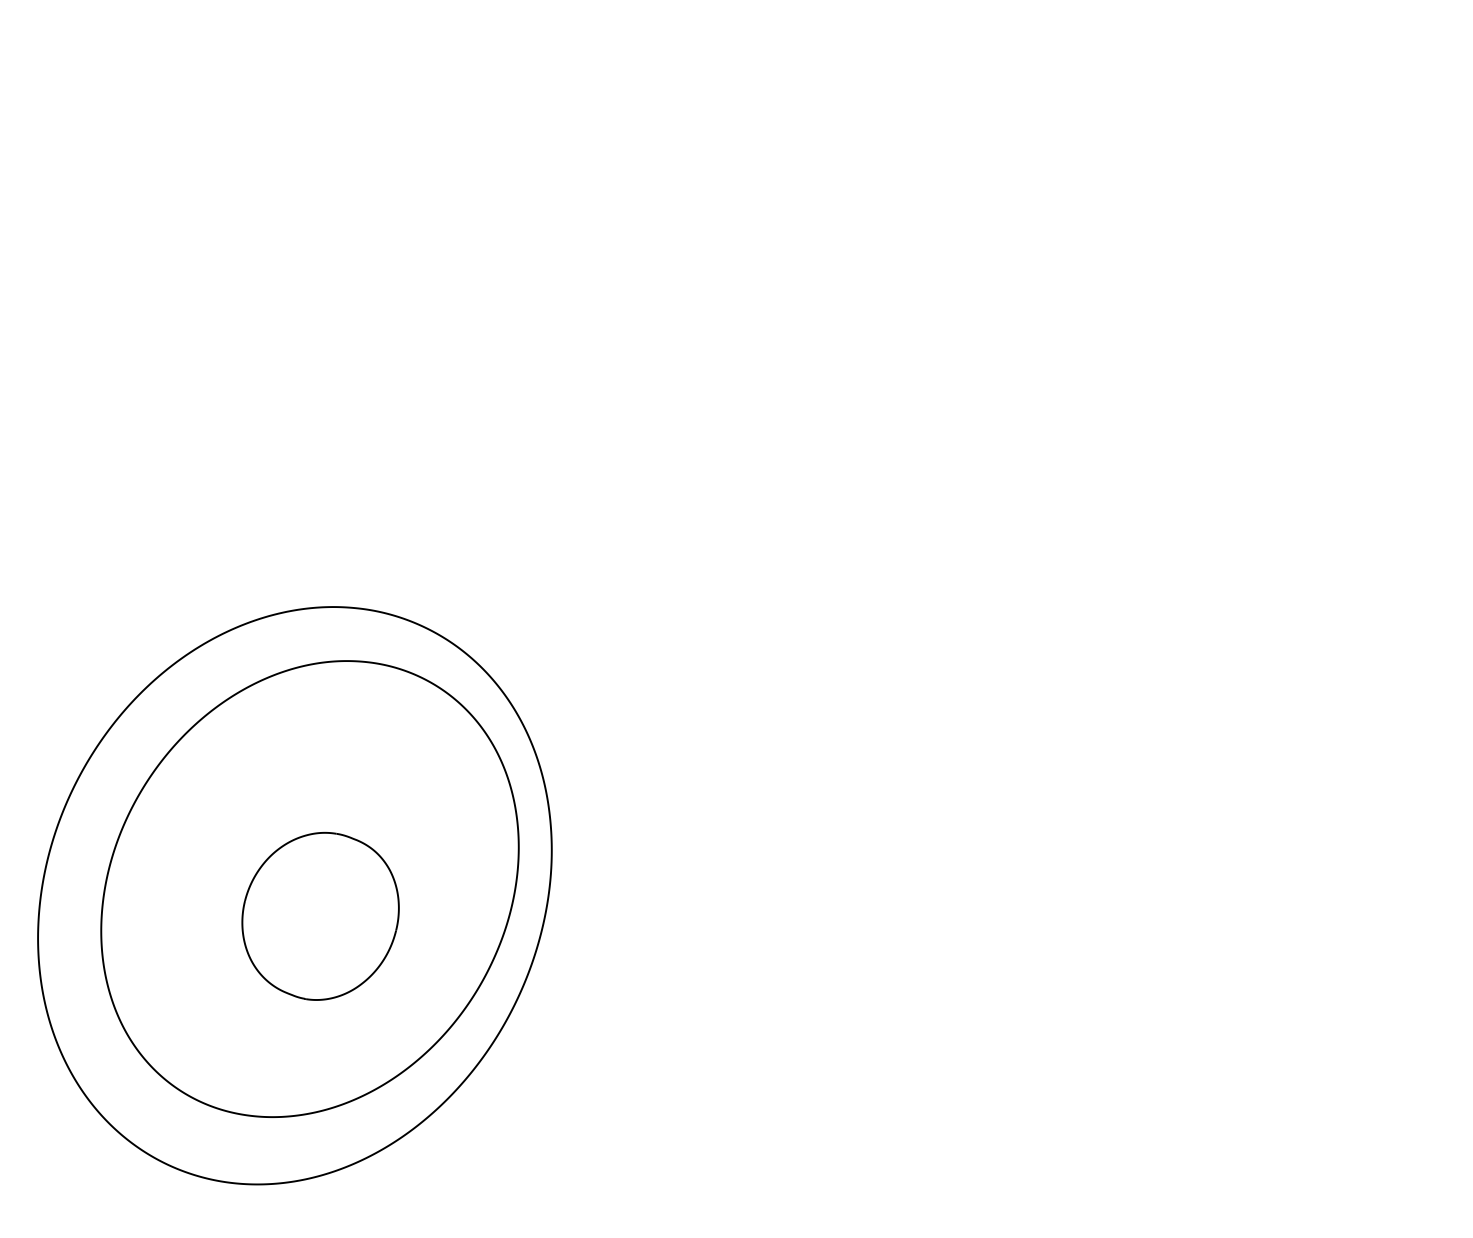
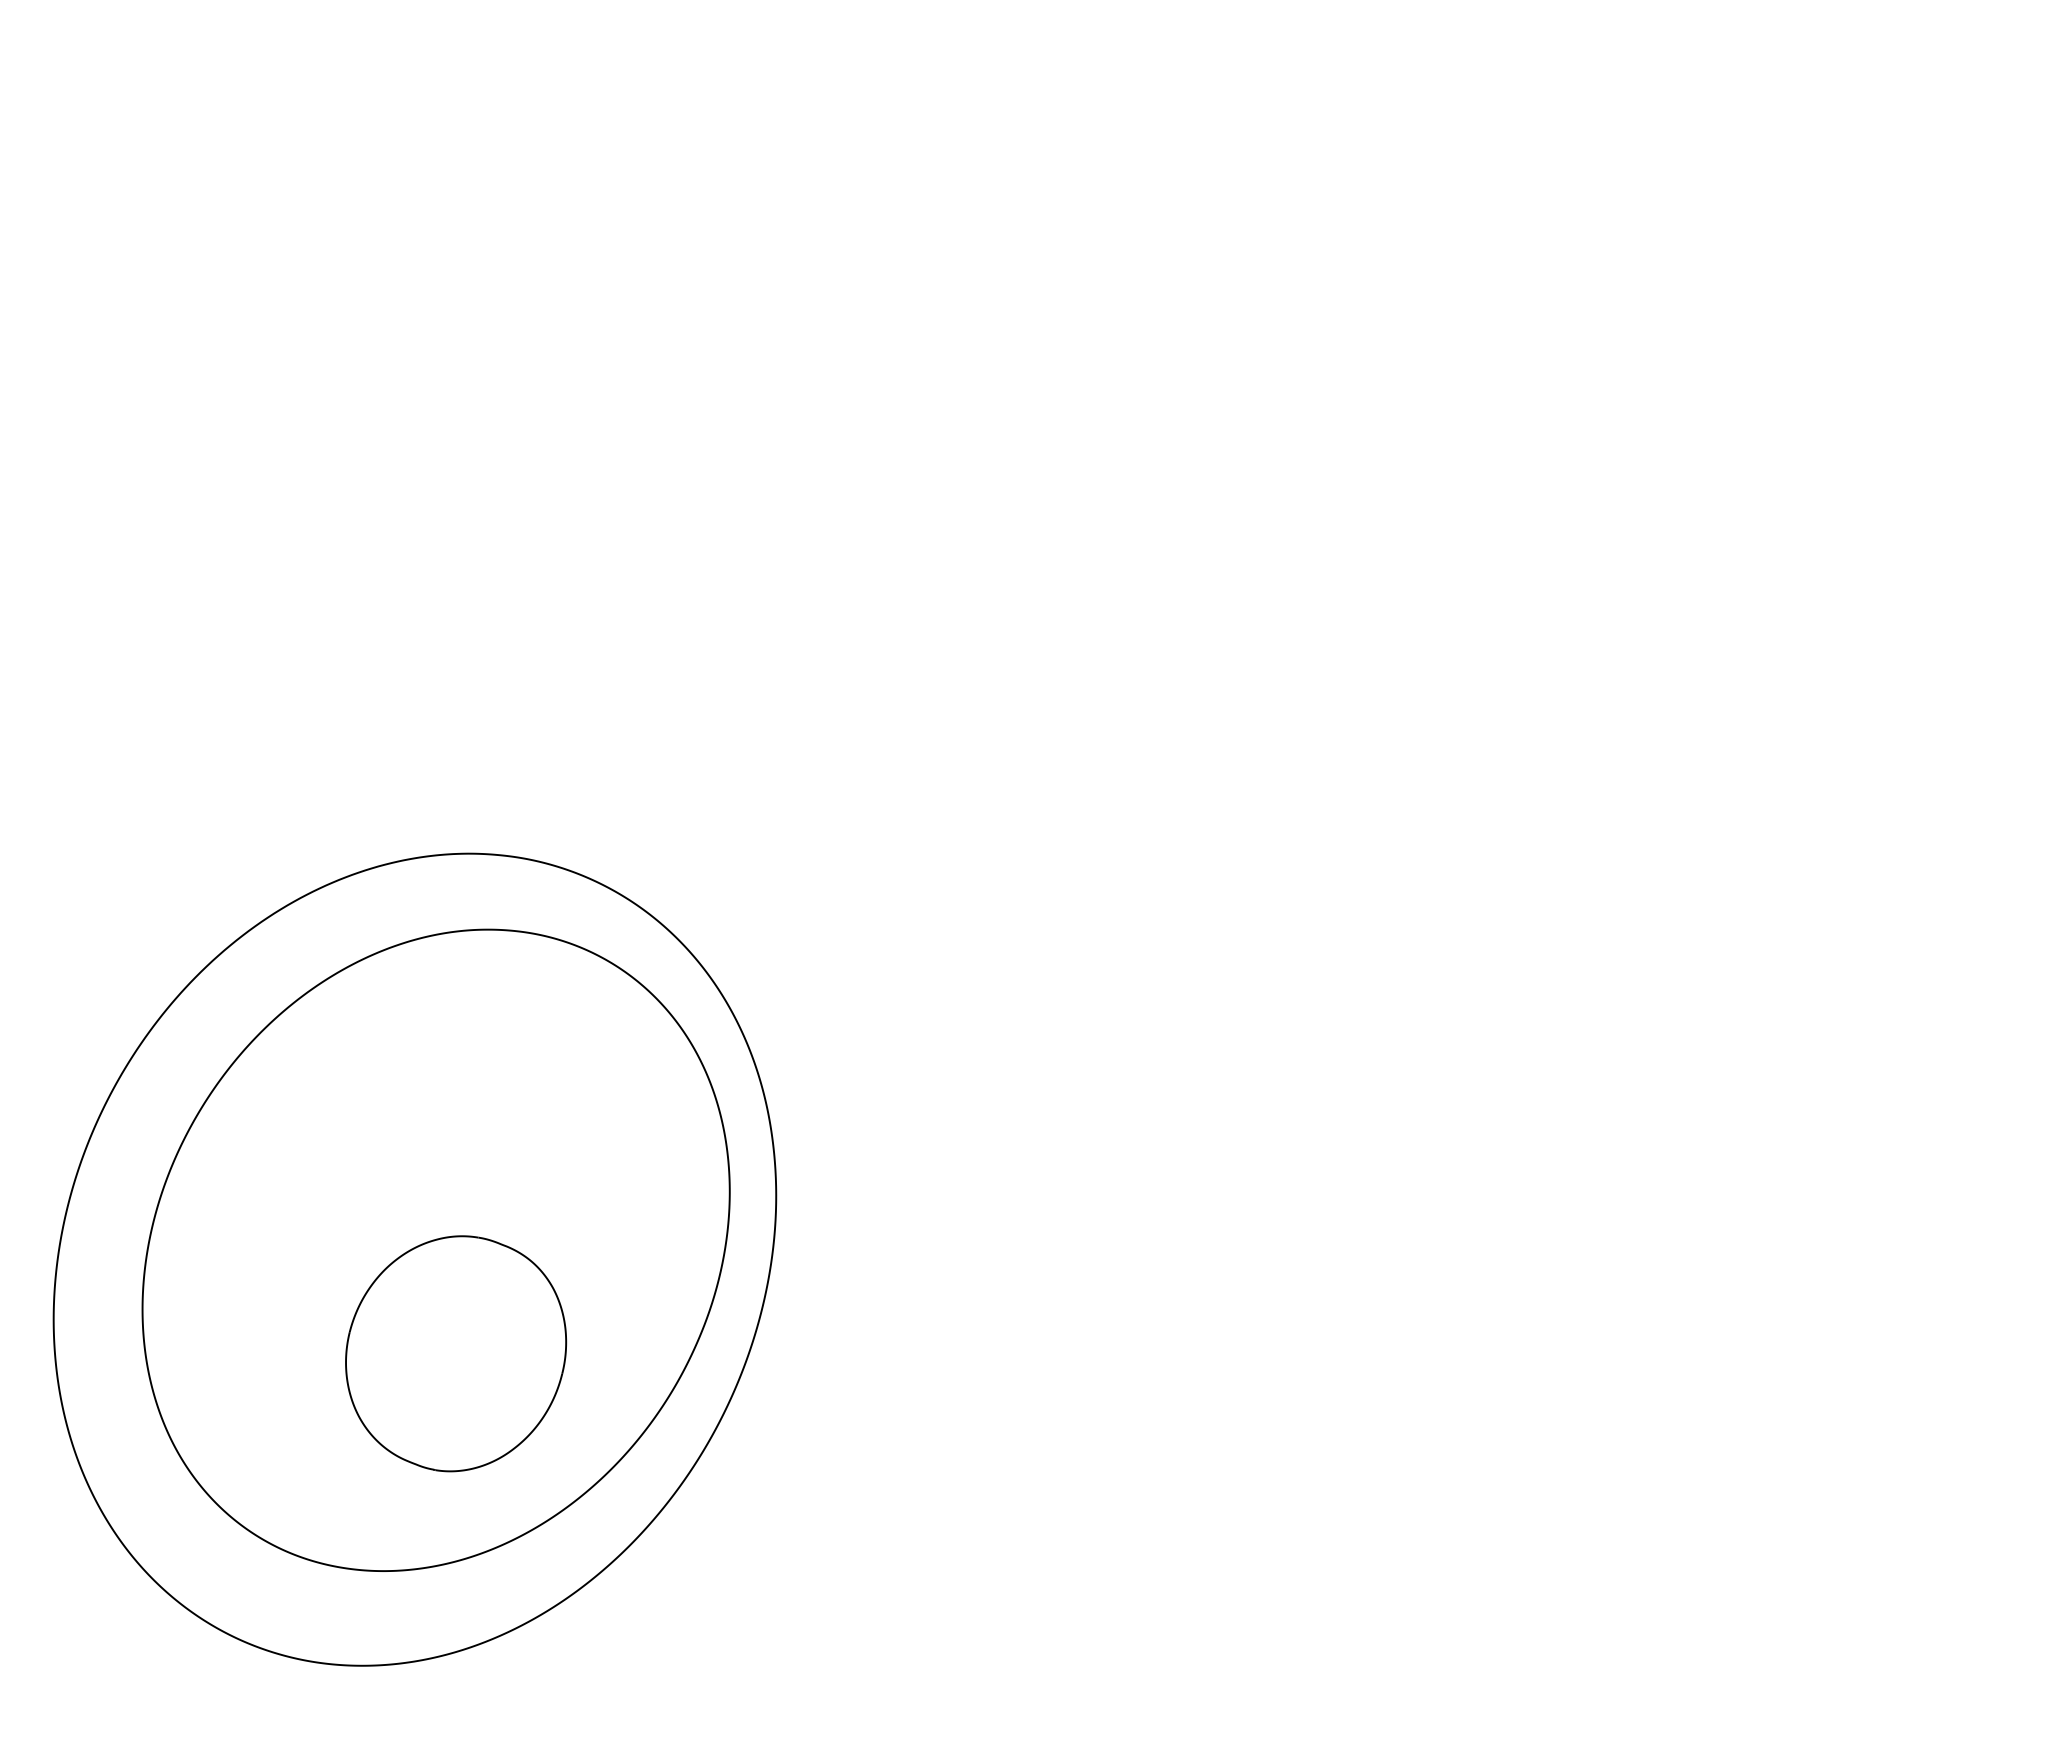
part: (320, 916) -> (456, 1353), moved

